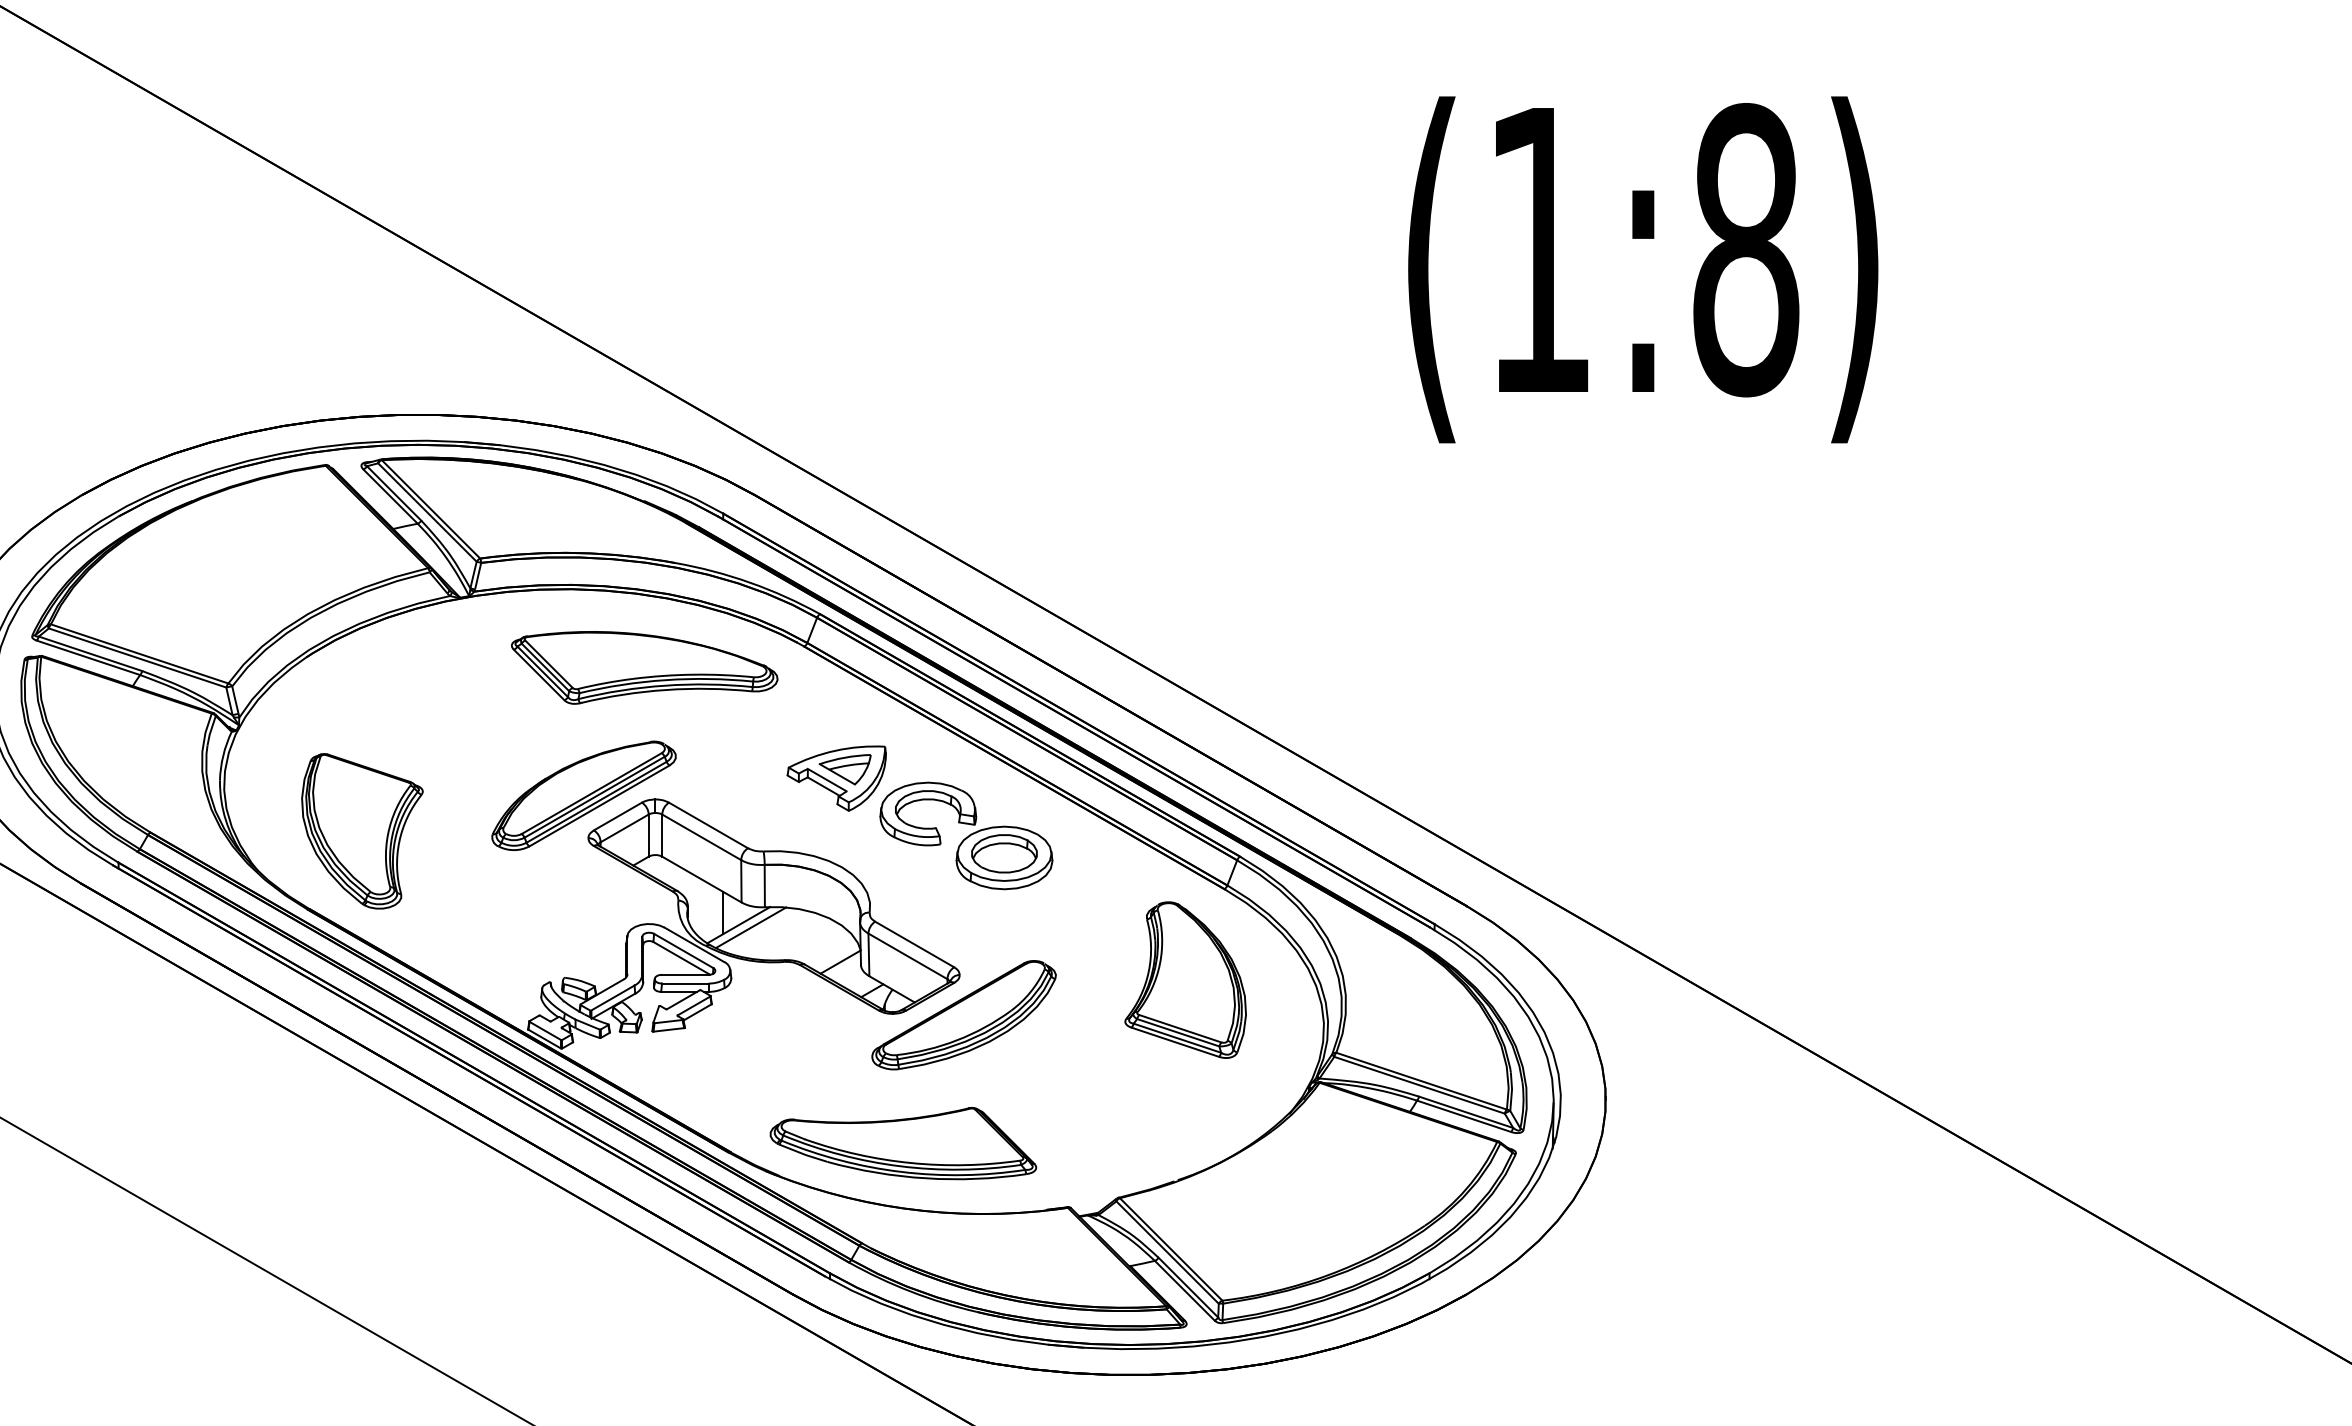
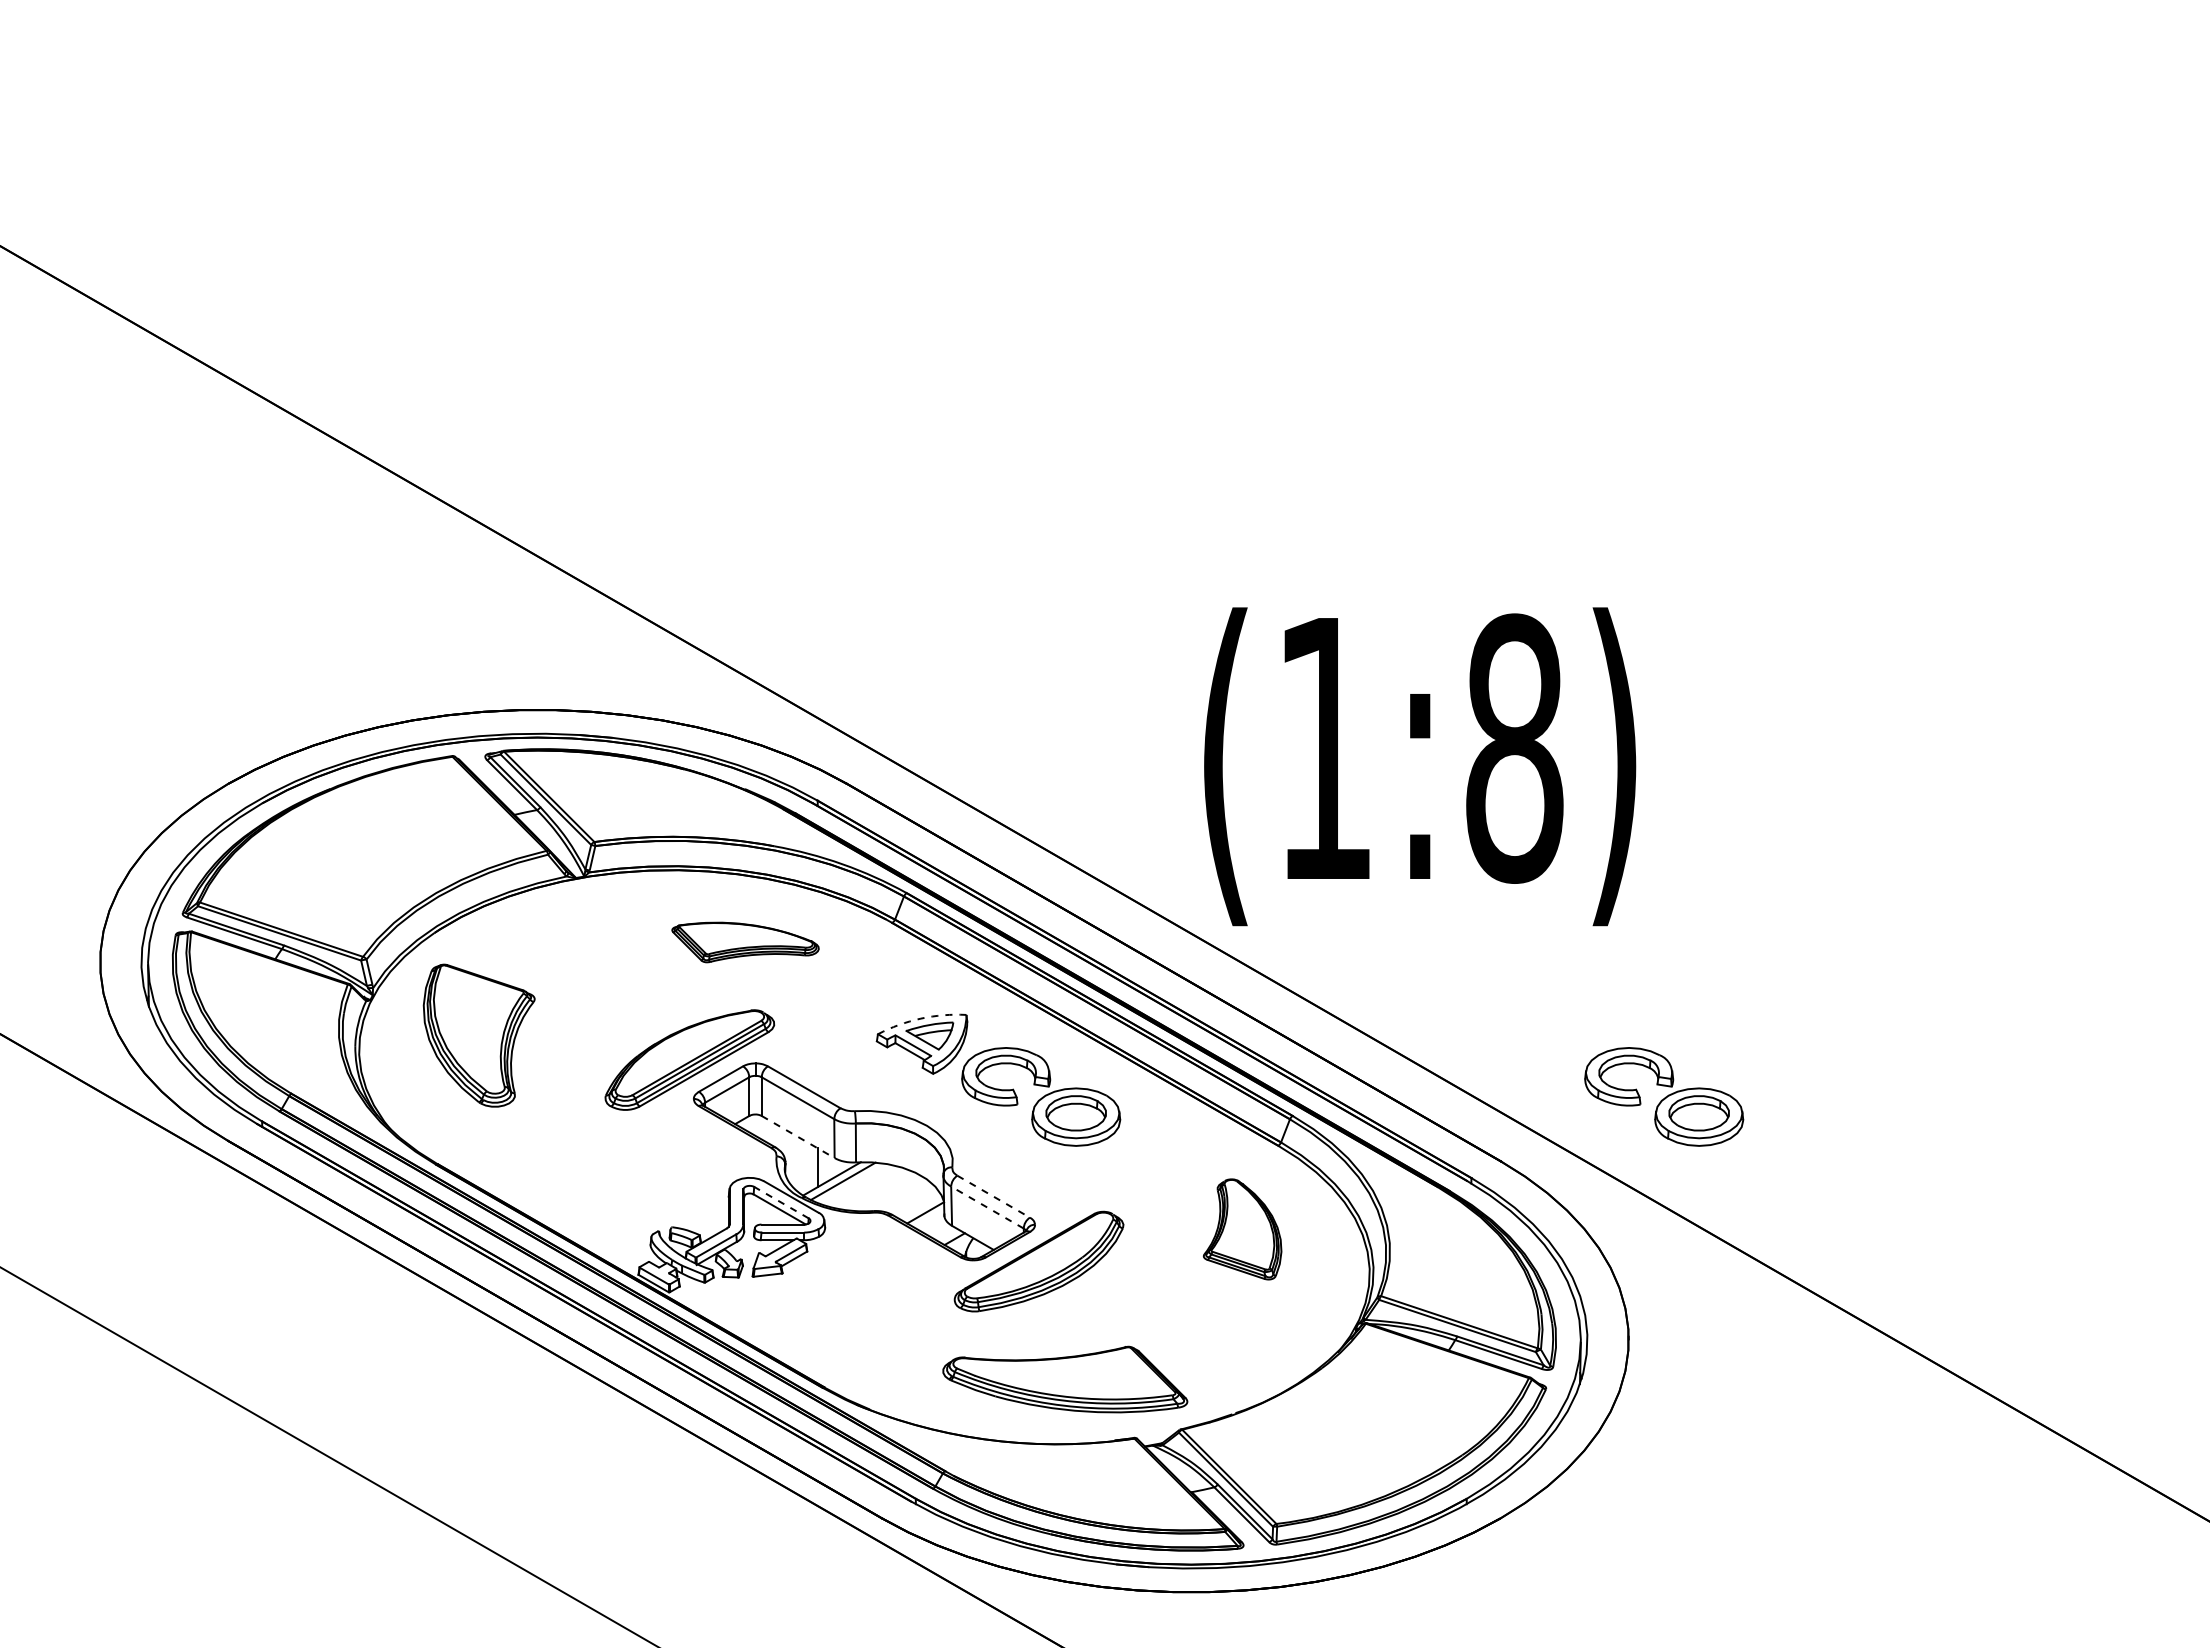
text: (1643, 269) -> (1420, 766), moved
part: (644, 667) -> (745, 942), size x0.6
arc: (835, 750) -> (920, 1018), solid -> dashed
part: (361, 831) -> (478, 1035), moved
part: (1644, 835) -> (1664, 1096), added
line: (702, 880) -> (798, 1137), solid -> dashed
line: (914, 944) -> (993, 1196), solid -> dashed
line: (683, 950) -> (781, 1202), solid -> dashed
line: (907, 956) -> (987, 1207), solid -> dashed
part: (1185, 980) -> (1242, 1229), size x0.7
part: (903, 1143) -> (1065, 1379), moved

